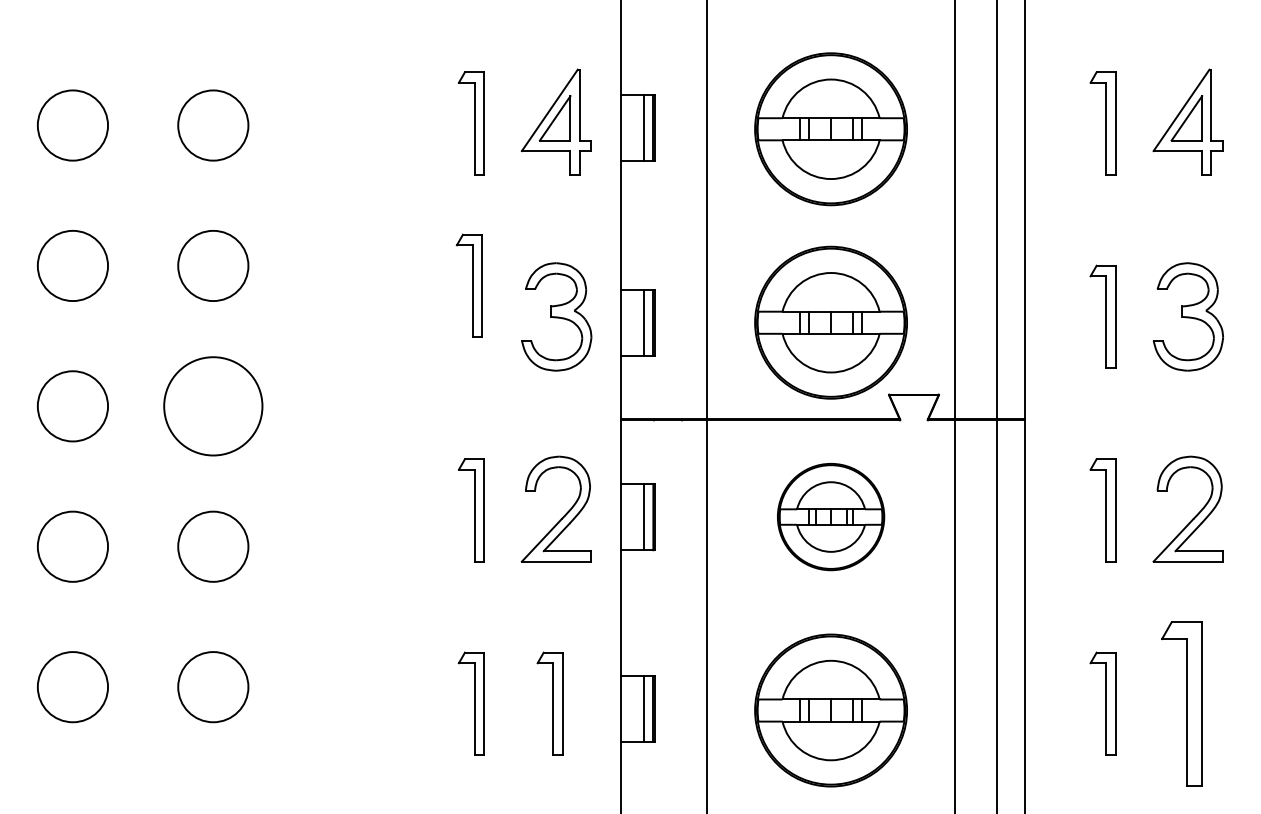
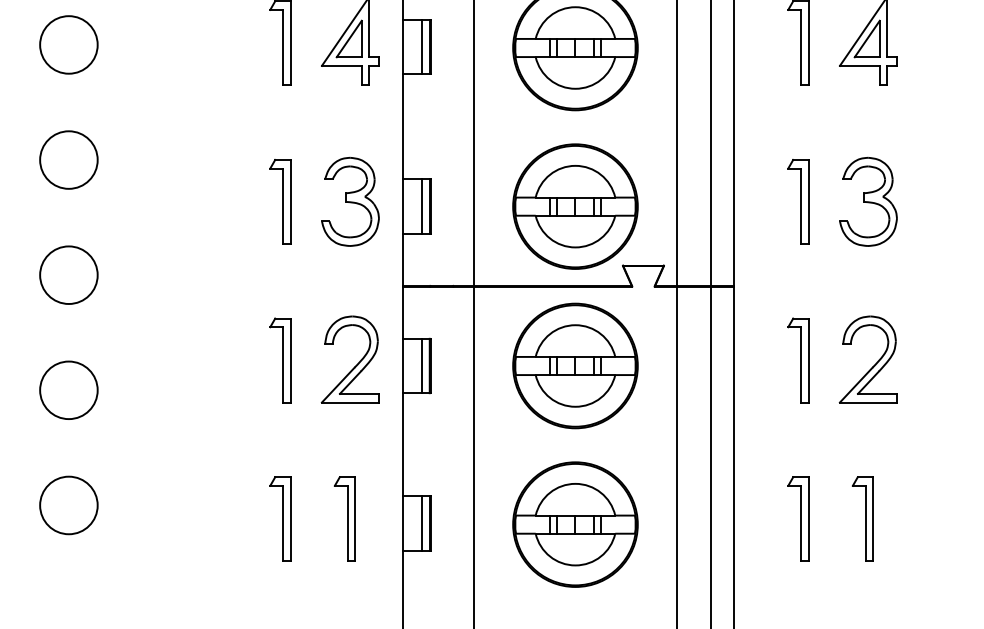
part: (468, 285) -> (279, 201), moved
circle: (213, 406) -> (69, 275), size x0.71
part: (830, 516) -> (575, 365), size x1.43
part: (1181, 703) -> (862, 518), size x0.62

